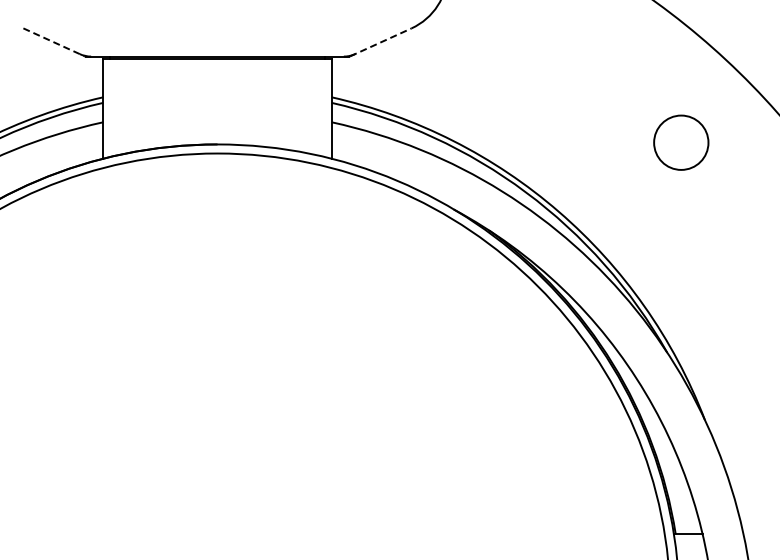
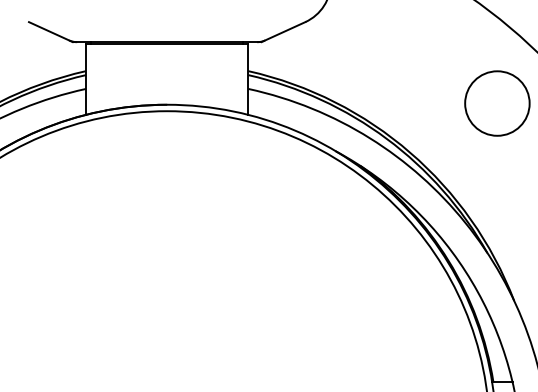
line: (54, 42) -> (51, 32), dashed -> solid
line: (380, 42) -> (283, 32), dashed -> solid
circle: (680, 142) -> (496, 103), size x1.67

